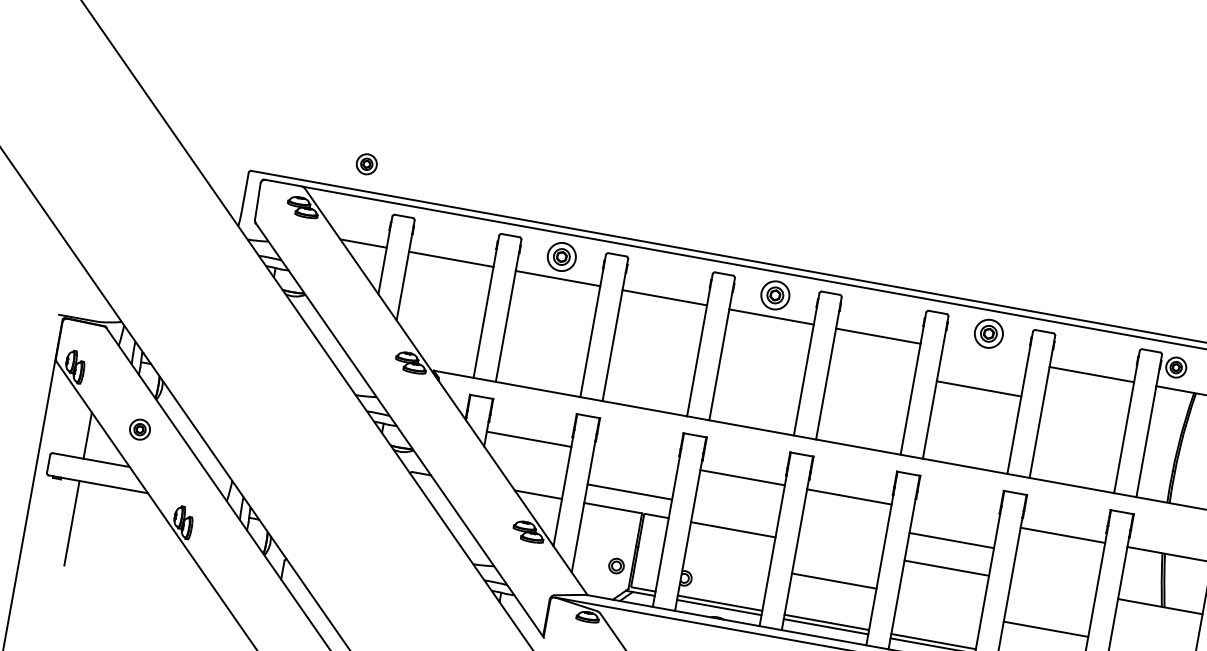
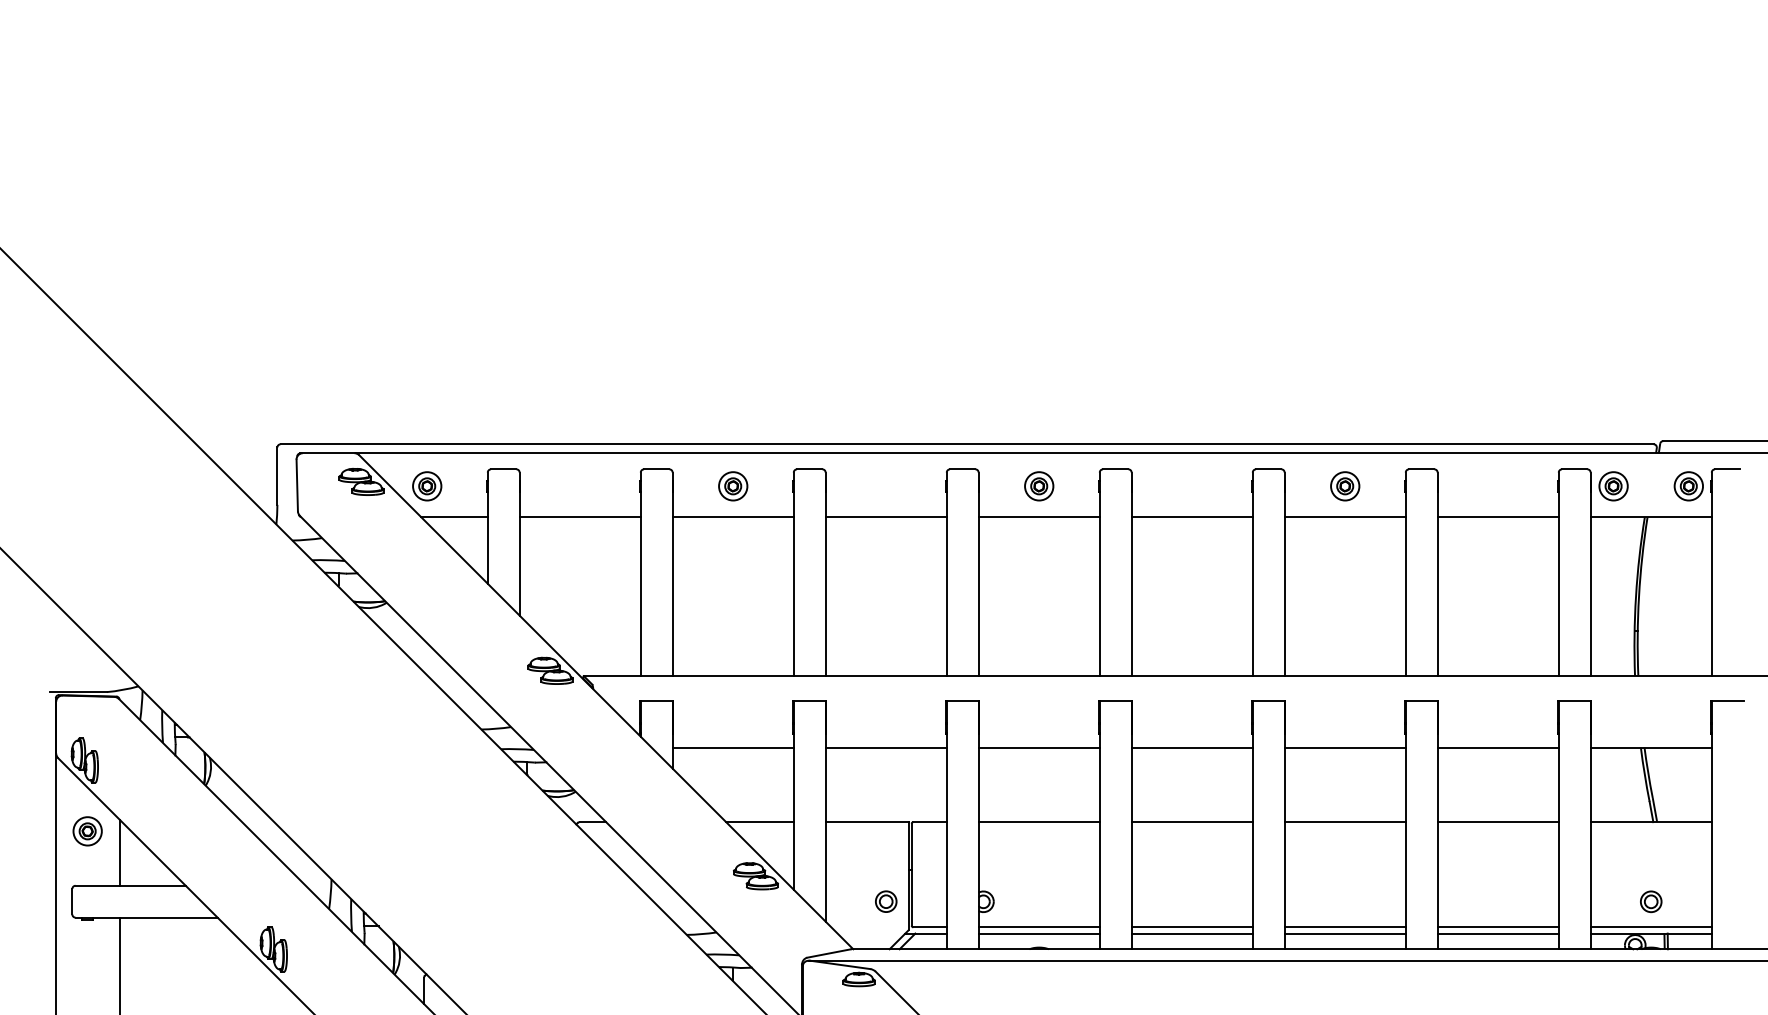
part: (366, 164) -> (427, 486), moved
part: (562, 257) -> (733, 486), size x0.71
part: (775, 295) -> (1039, 486), size x0.71
part: (989, 334) -> (1345, 486), size x0.71
line: (978, 389) -> (1344, 517), moved
part: (139, 429) -> (87, 831), moved
line: (629, 491) -> (885, 747), moved
line: (951, 540) -> (1344, 747), moved
line: (833, 581) -> (1191, 822), moved
line: (1045, 629) -> (1497, 822), moved

